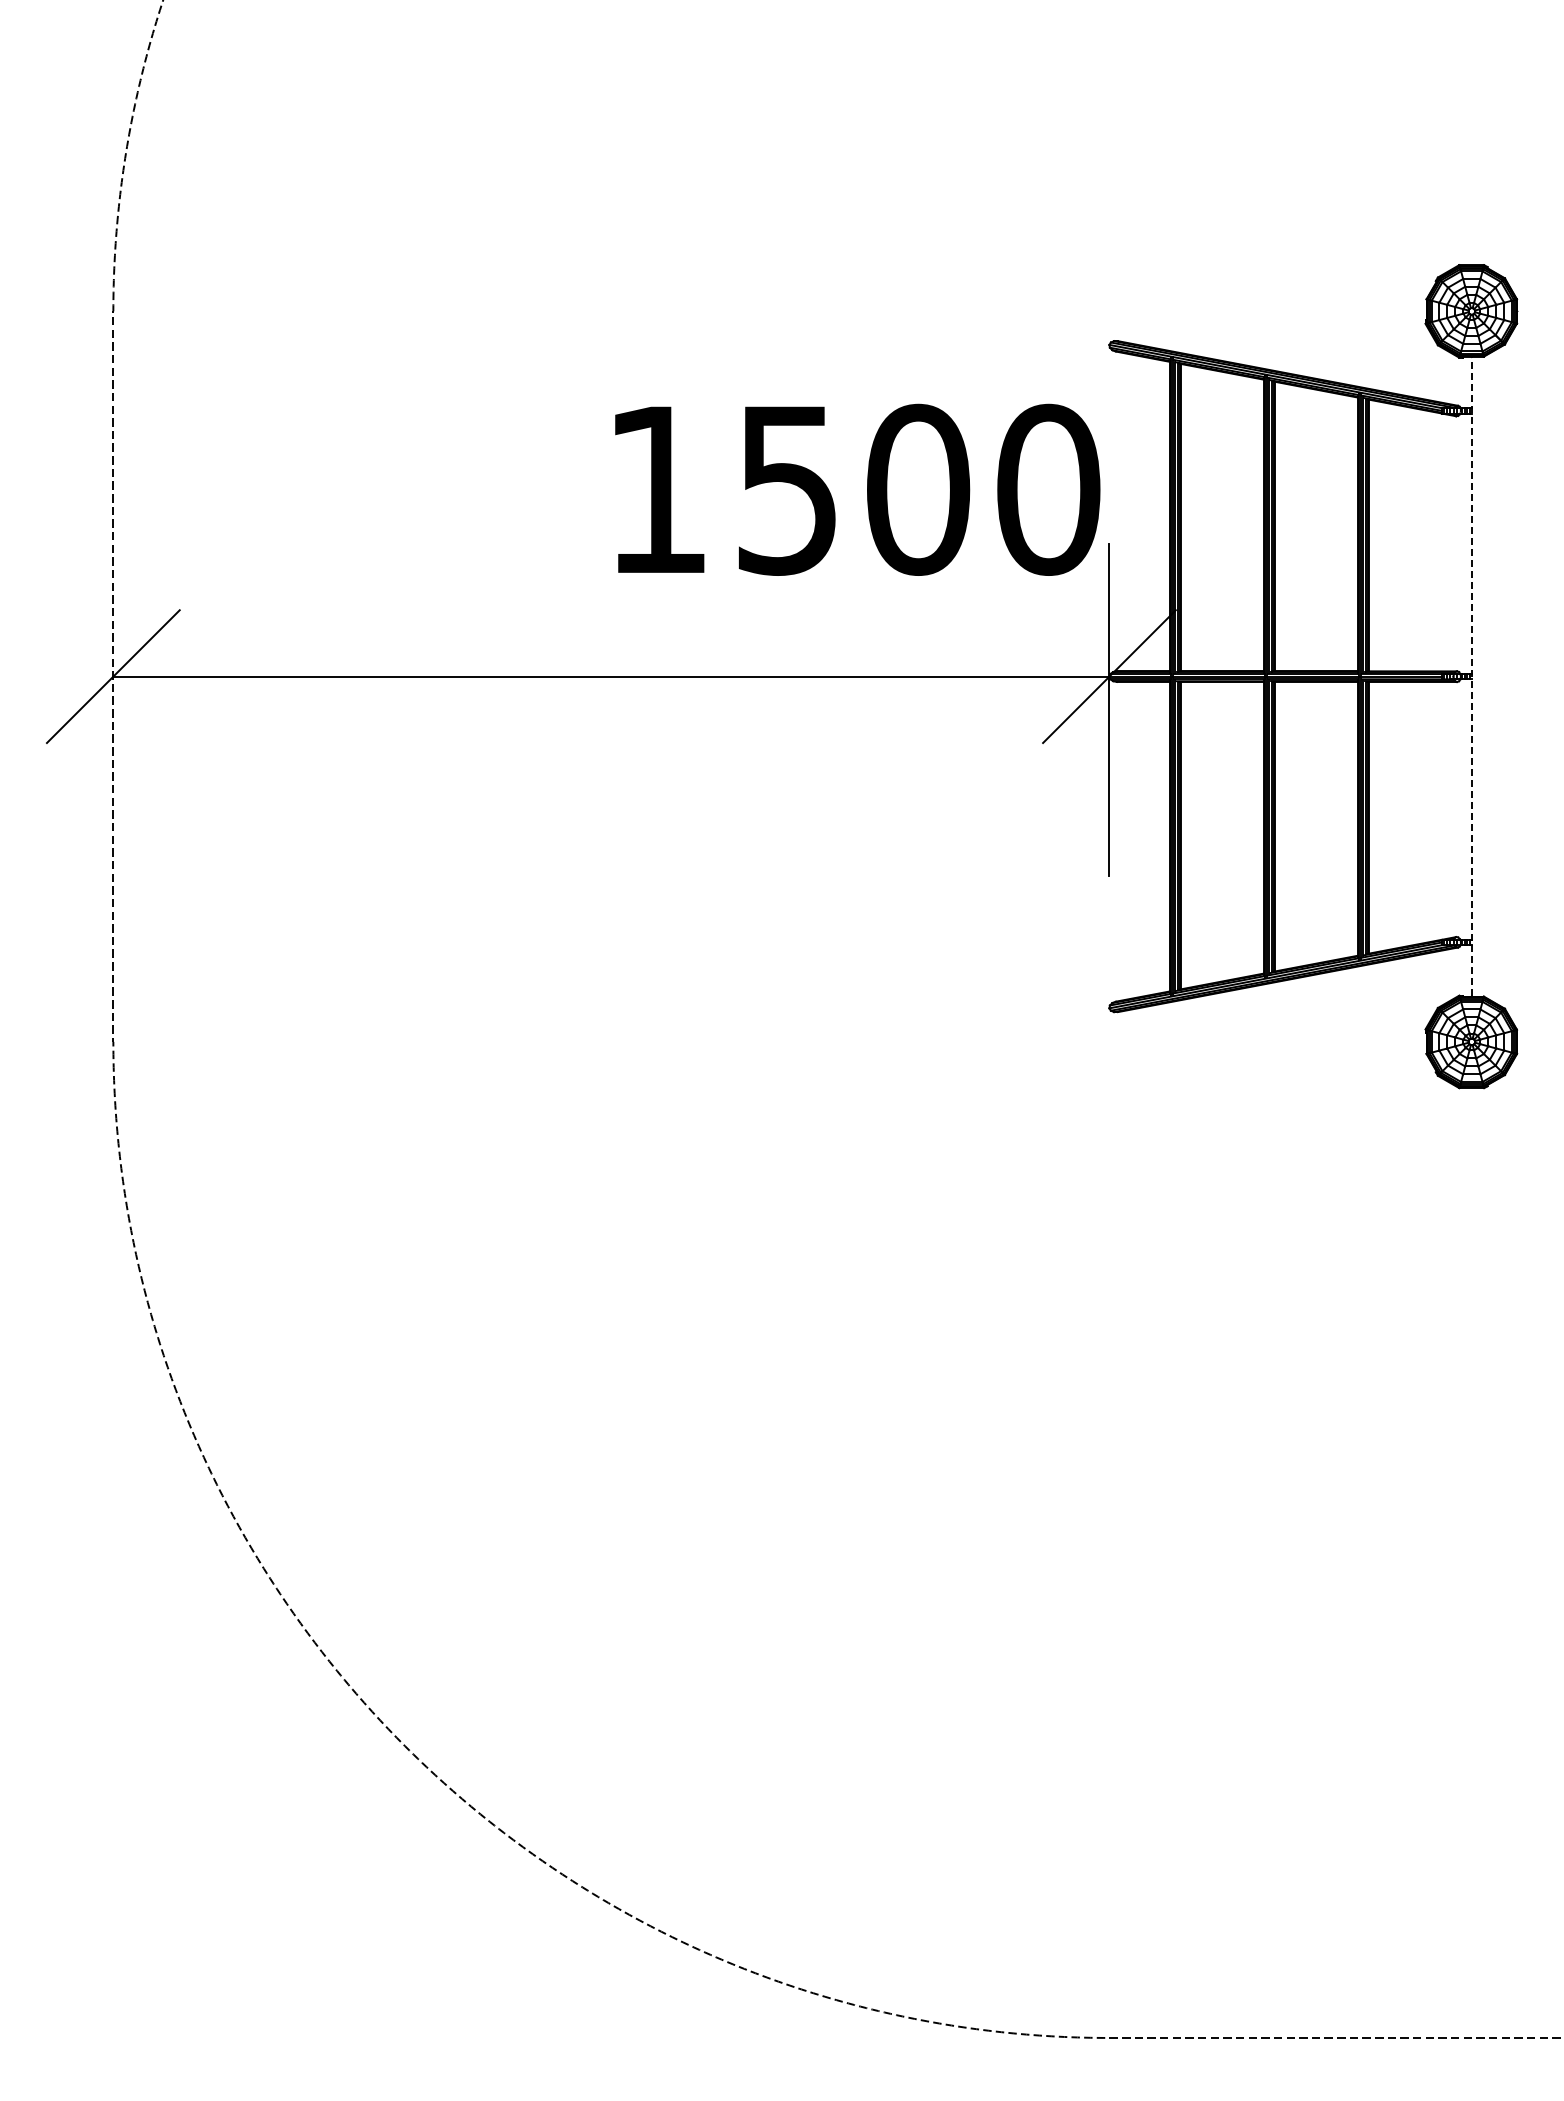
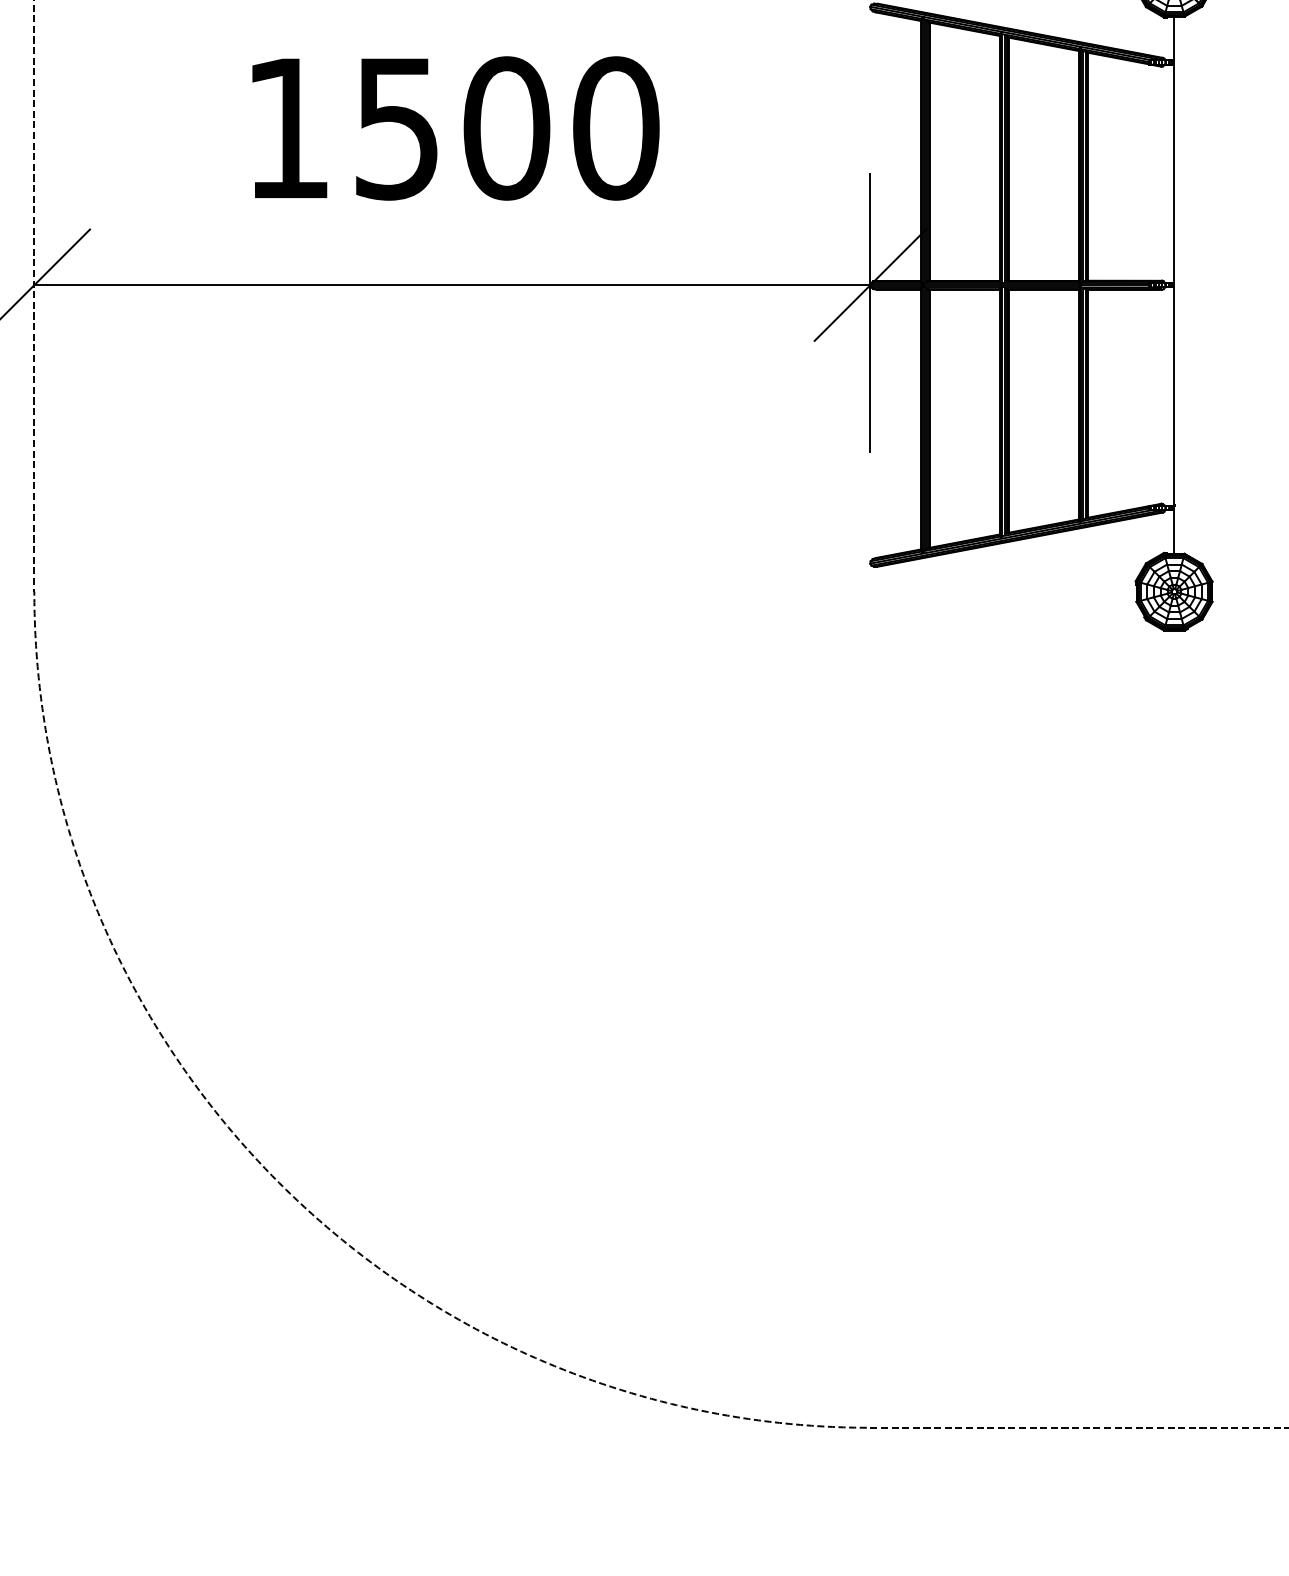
text: (857, 489) -> (455, 128), moved
line: (1471, 676) -> (1174, 285), dashed -> solid

